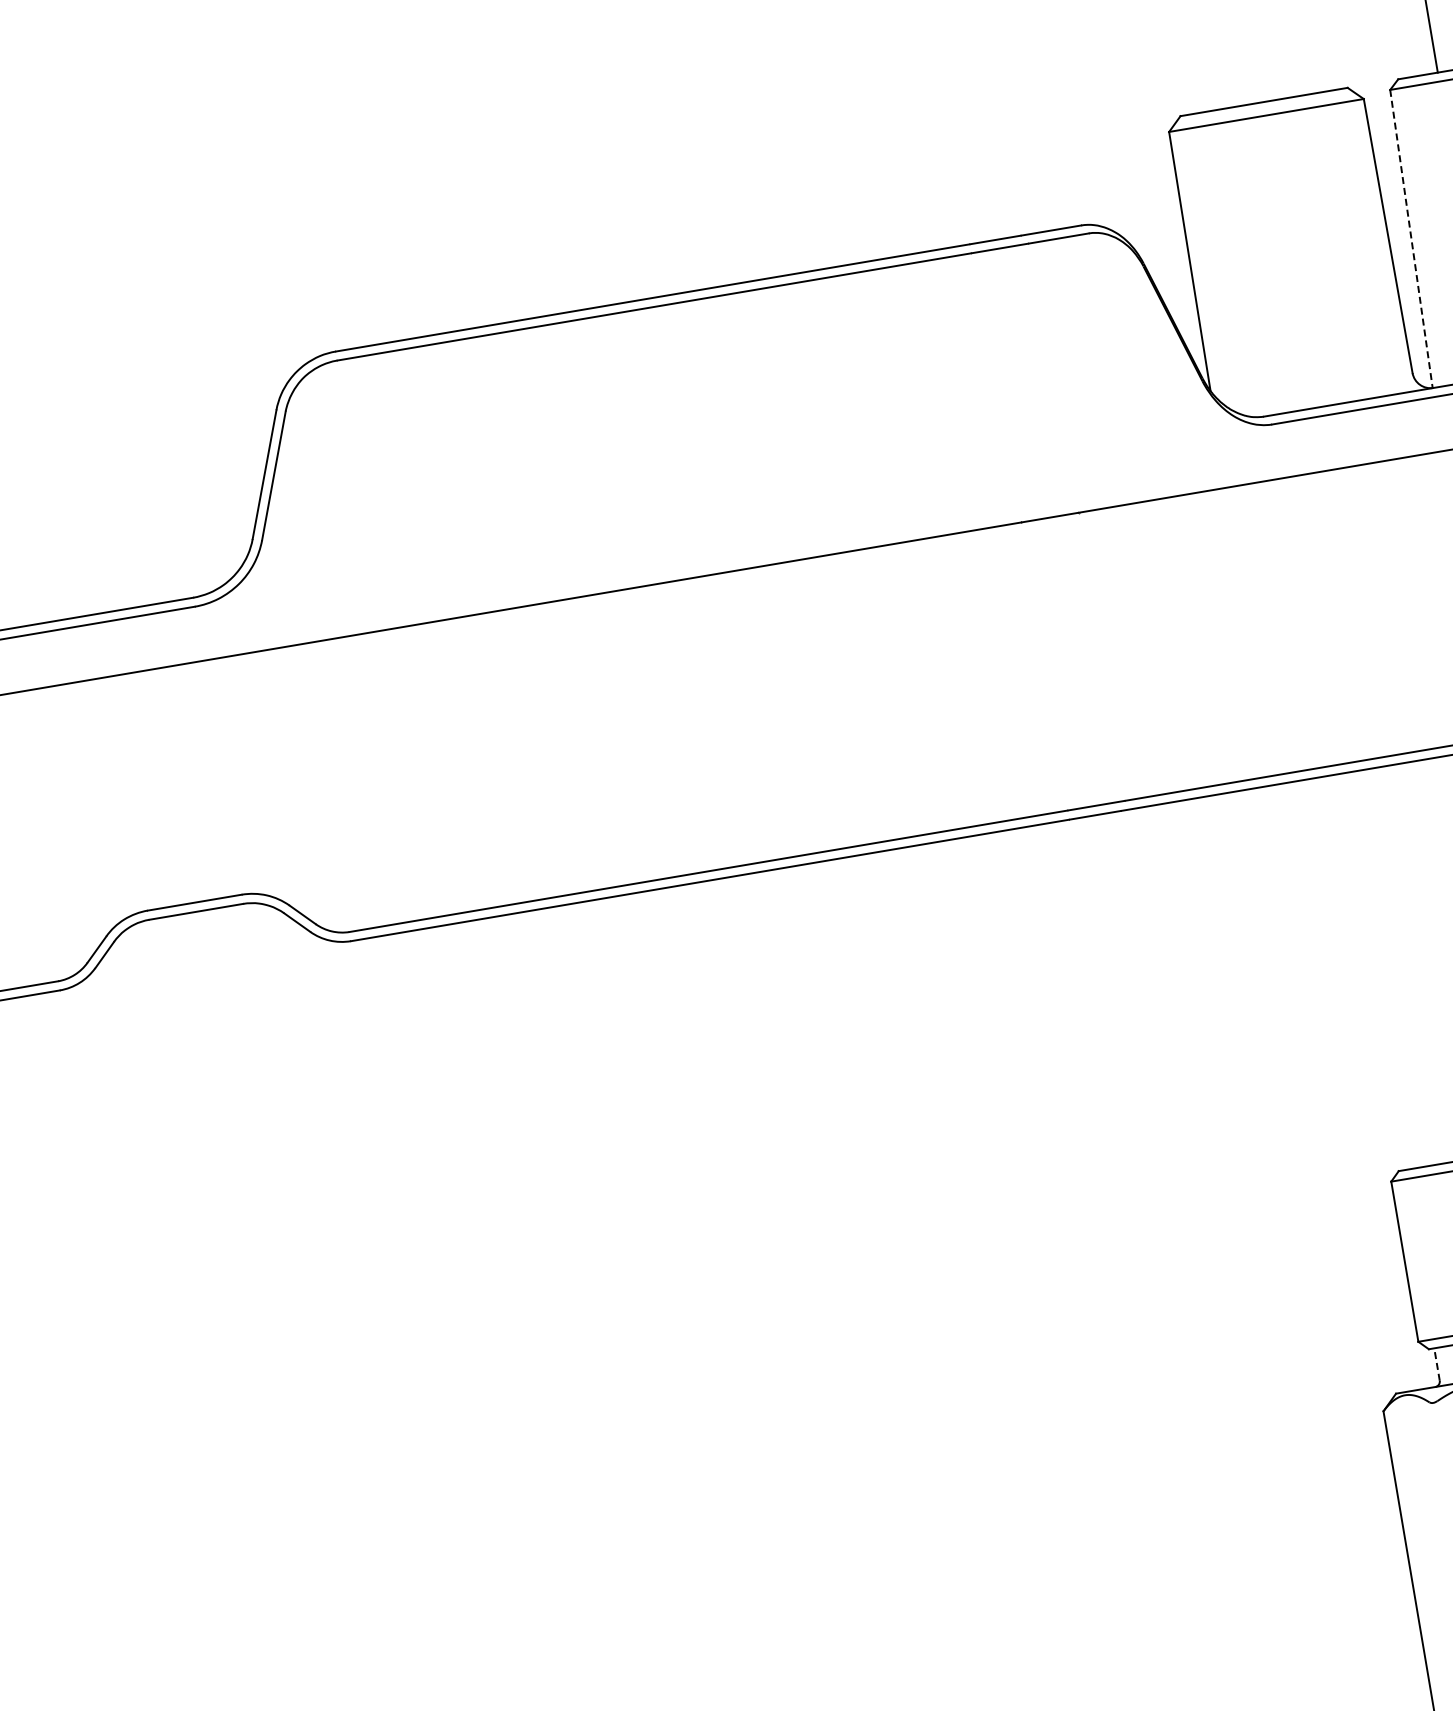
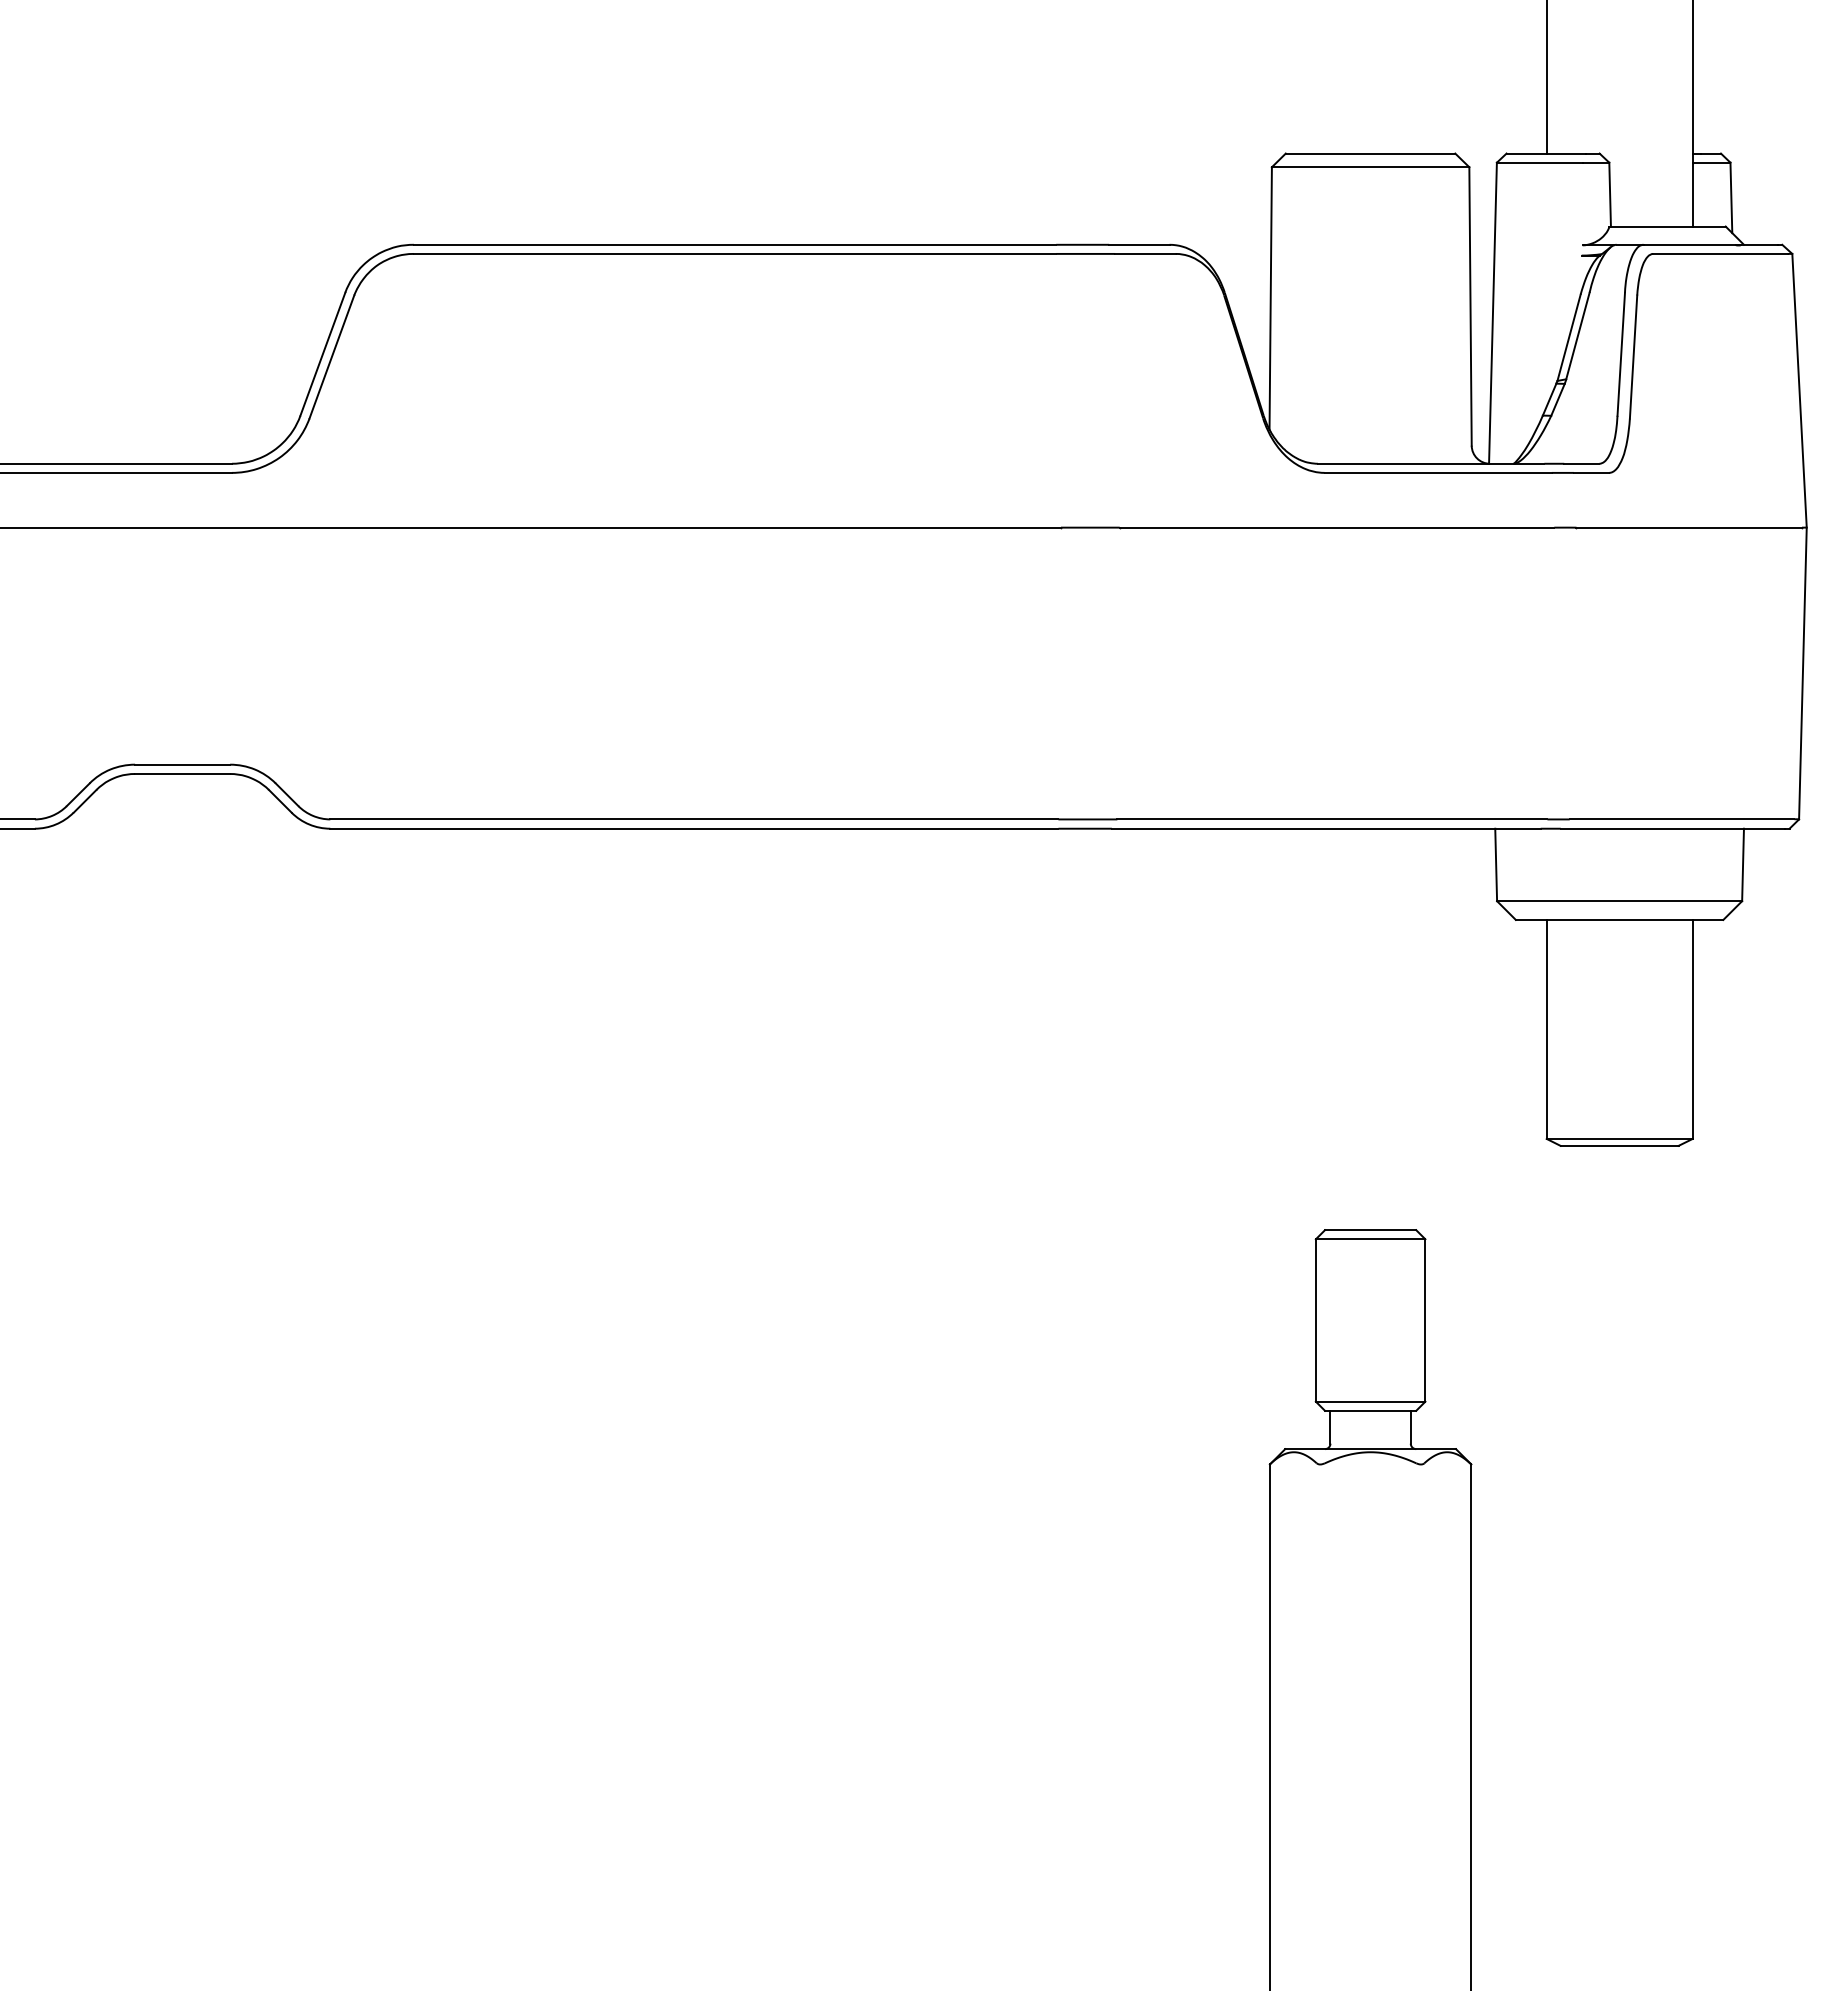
line: (1411, 239) -> (1492, 313), dashed -> solid
line: (1436, 1363) -> (1330, 1426), dashed -> solid

